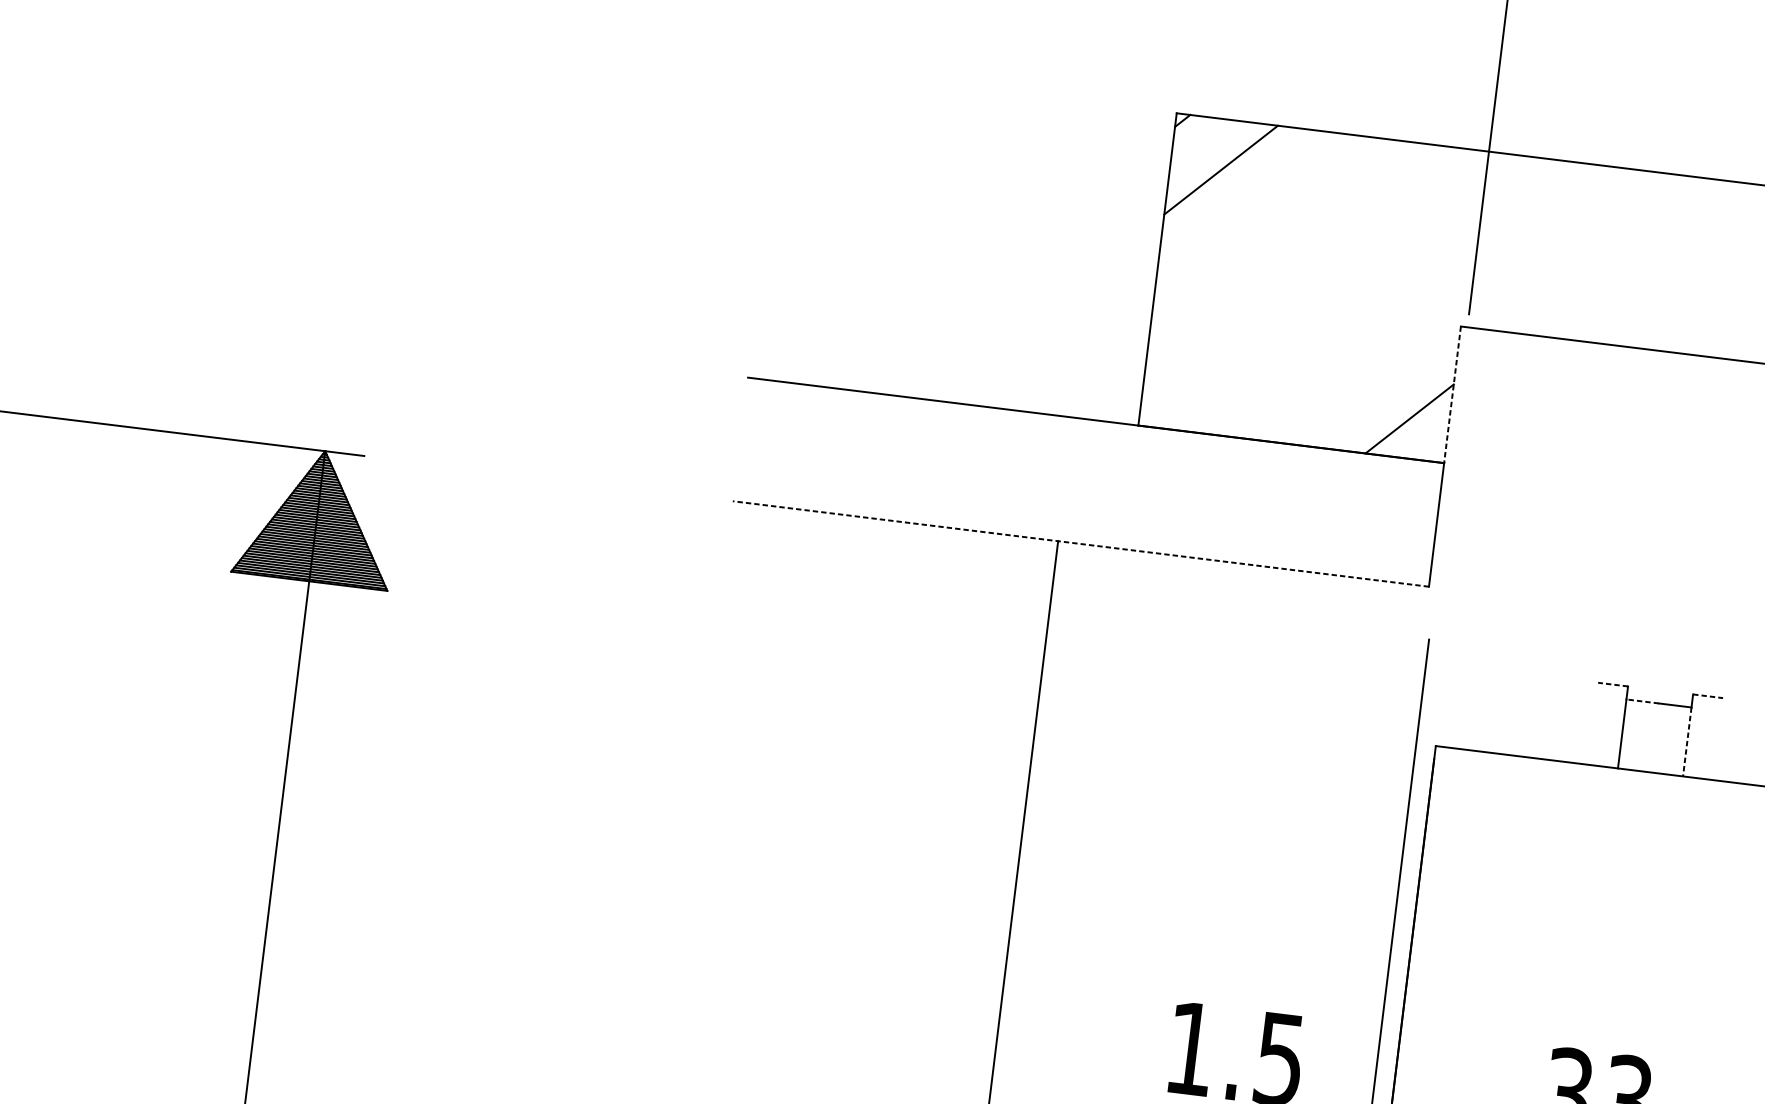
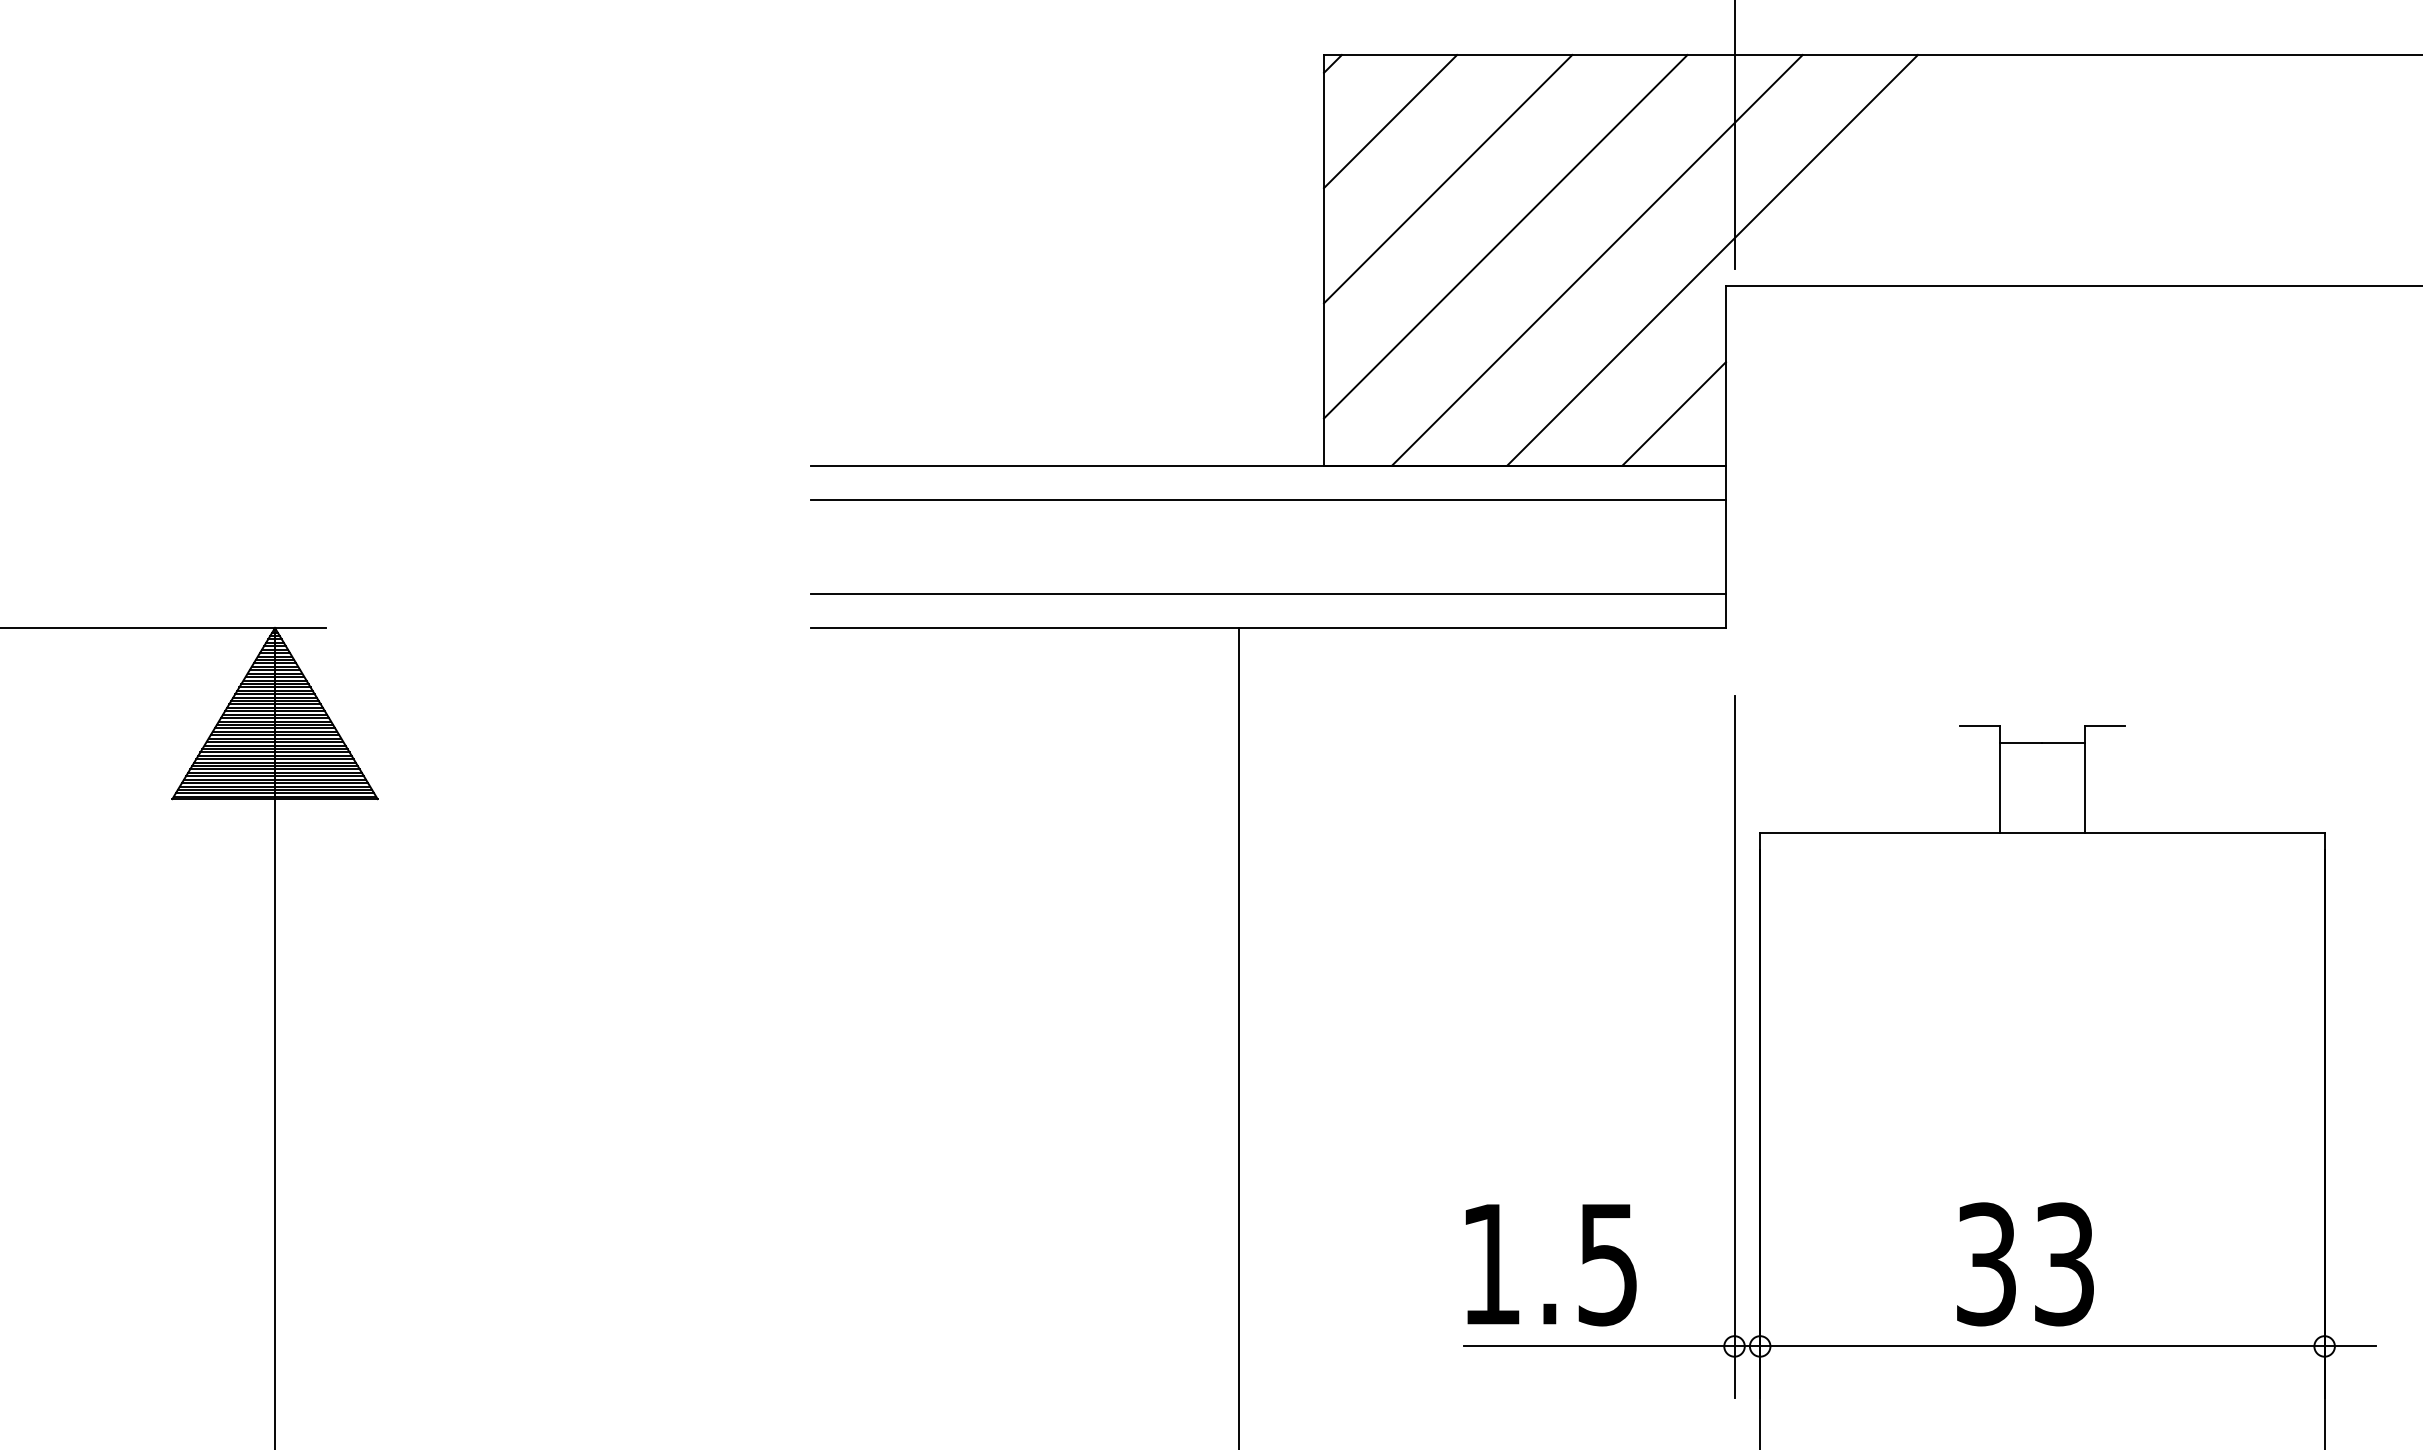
line: (1259, 219) -> (1448, 179), added
line: (1297, 268) -> (1505, 236), added
line: (1365, 295) -> (1597, 260), added
line: (1453, 305) -> (1712, 260), added
line: (1452, 394) -> (1725, 375), dashed -> solid
line: (1092, 446) -> (1267, 499), added
line: (1083, 517) -> (1267, 593), added
line: (1080, 544) -> (1268, 628), dashed -> solid
line: (1612, 684) -> (1979, 725), dashed -> solid
line: (1707, 696) -> (2104, 725), dashed -> solid
line: (1642, 701) -> (2020, 742), dashed -> solid
line: (1687, 742) -> (2085, 788), dashed -> solid

